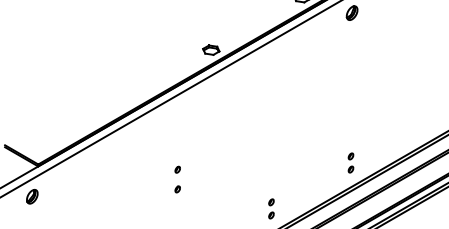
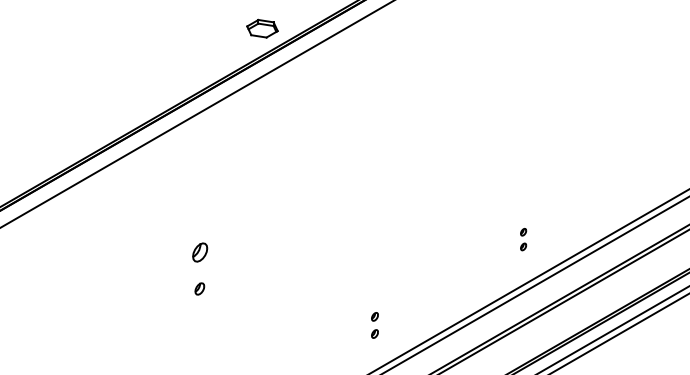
part: (350, 162) -> (522, 238), size x0.6
part: (177, 169) -> (199, 251), size x1.6
part: (271, 208) -> (375, 324), size x0.7

